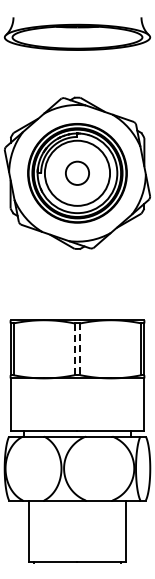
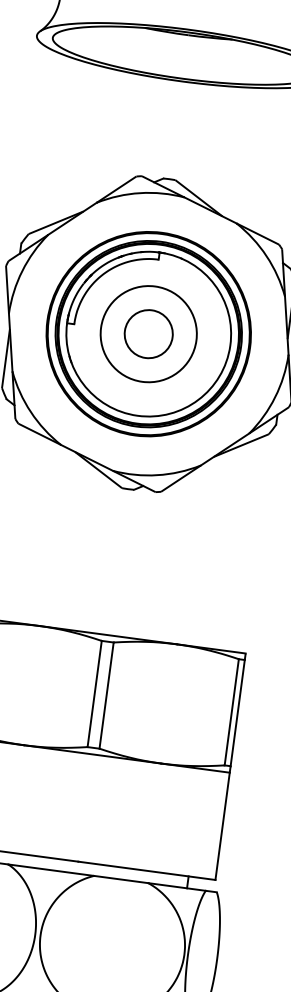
circle: (77, 173) -> (148, 334), size x0.71
line: (74, 349) -> (94, 694), dashed -> solid
line: (80, 349) -> (106, 696), dashed -> solid

